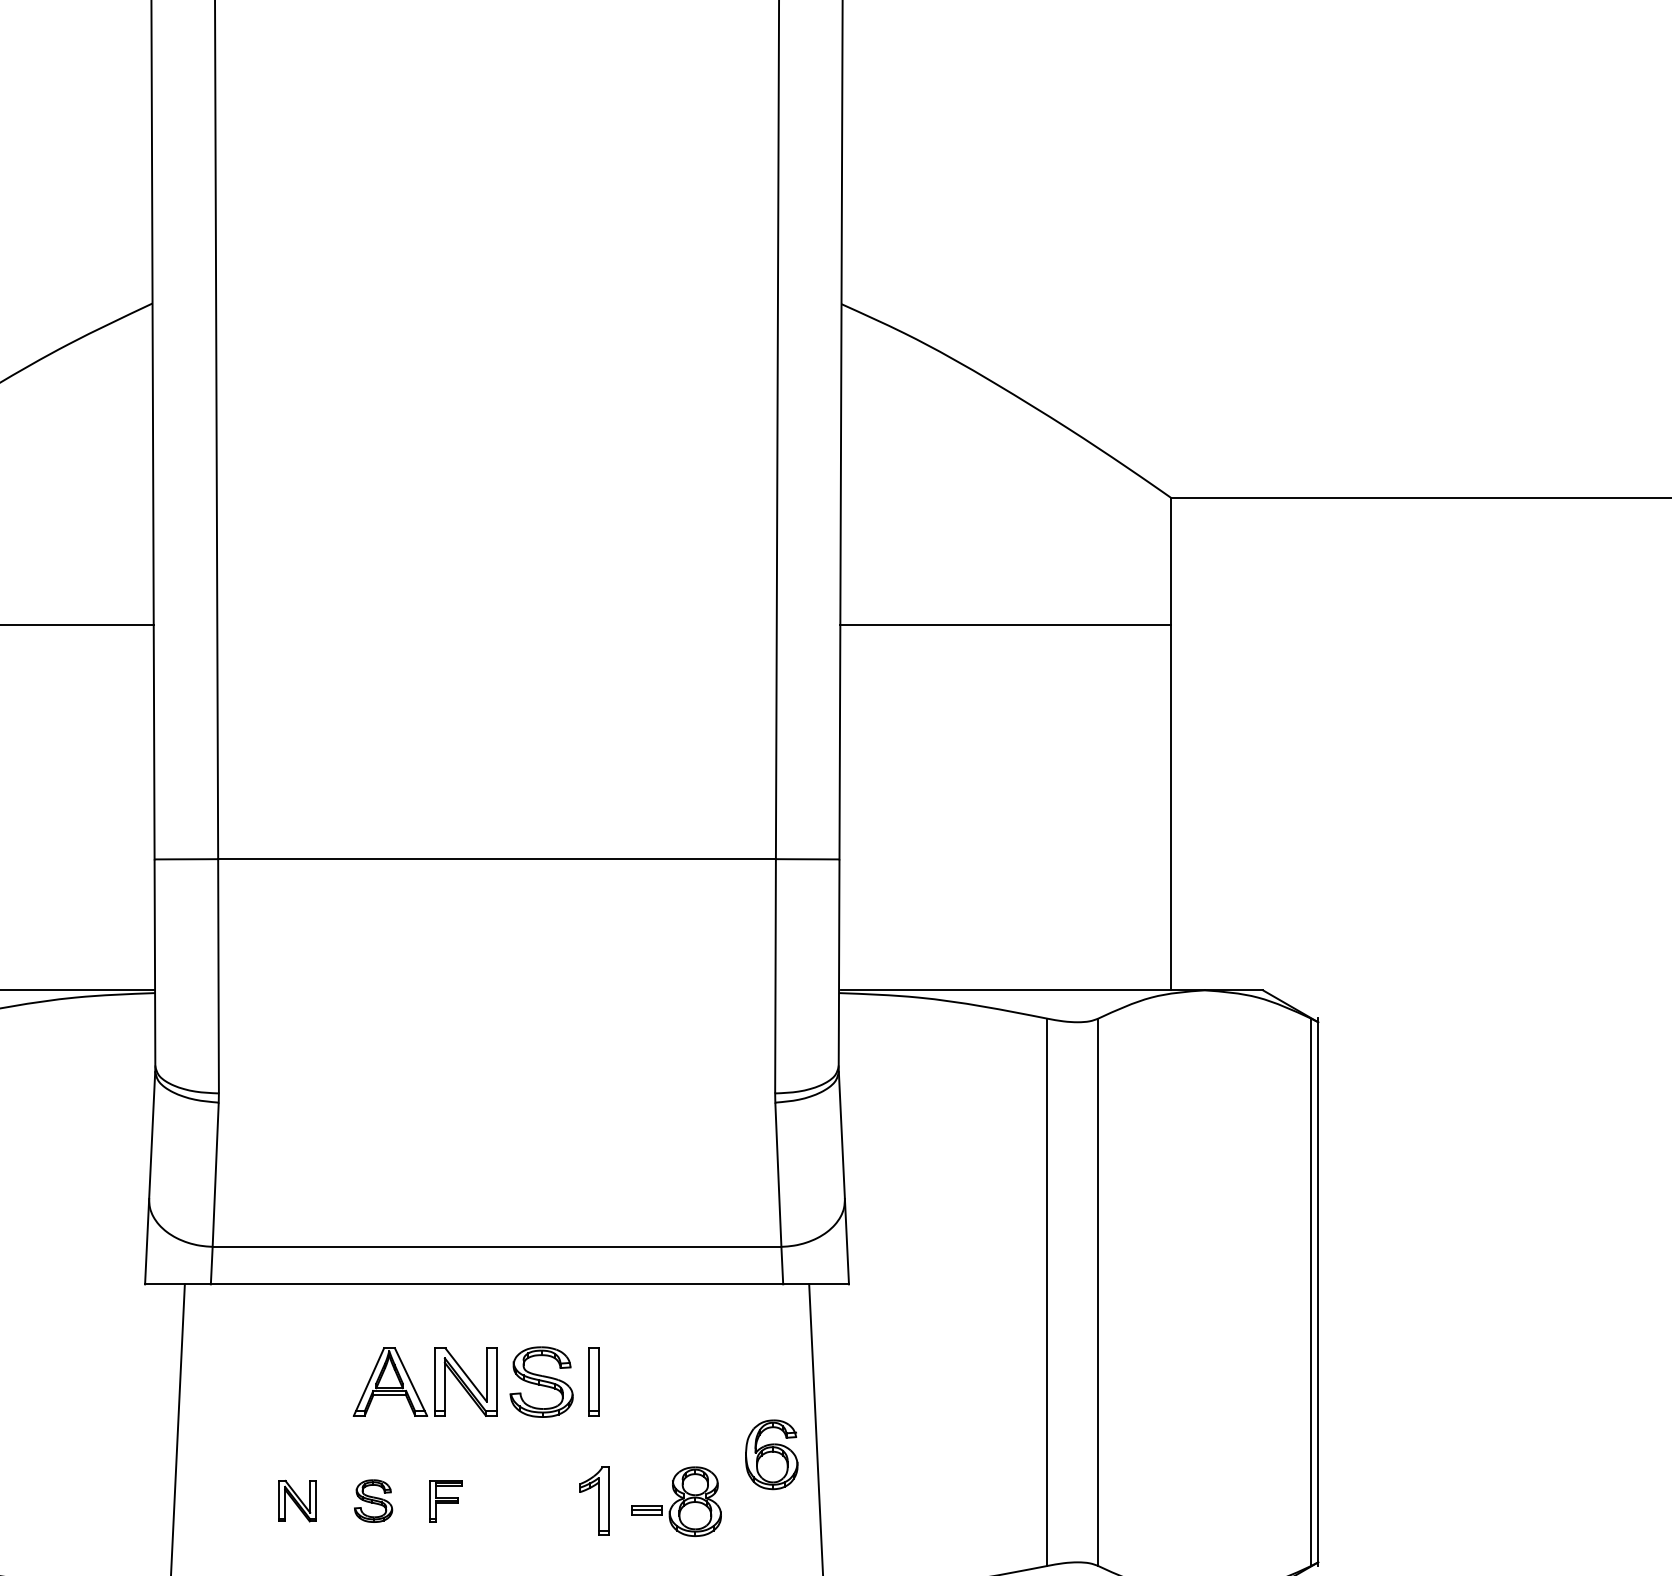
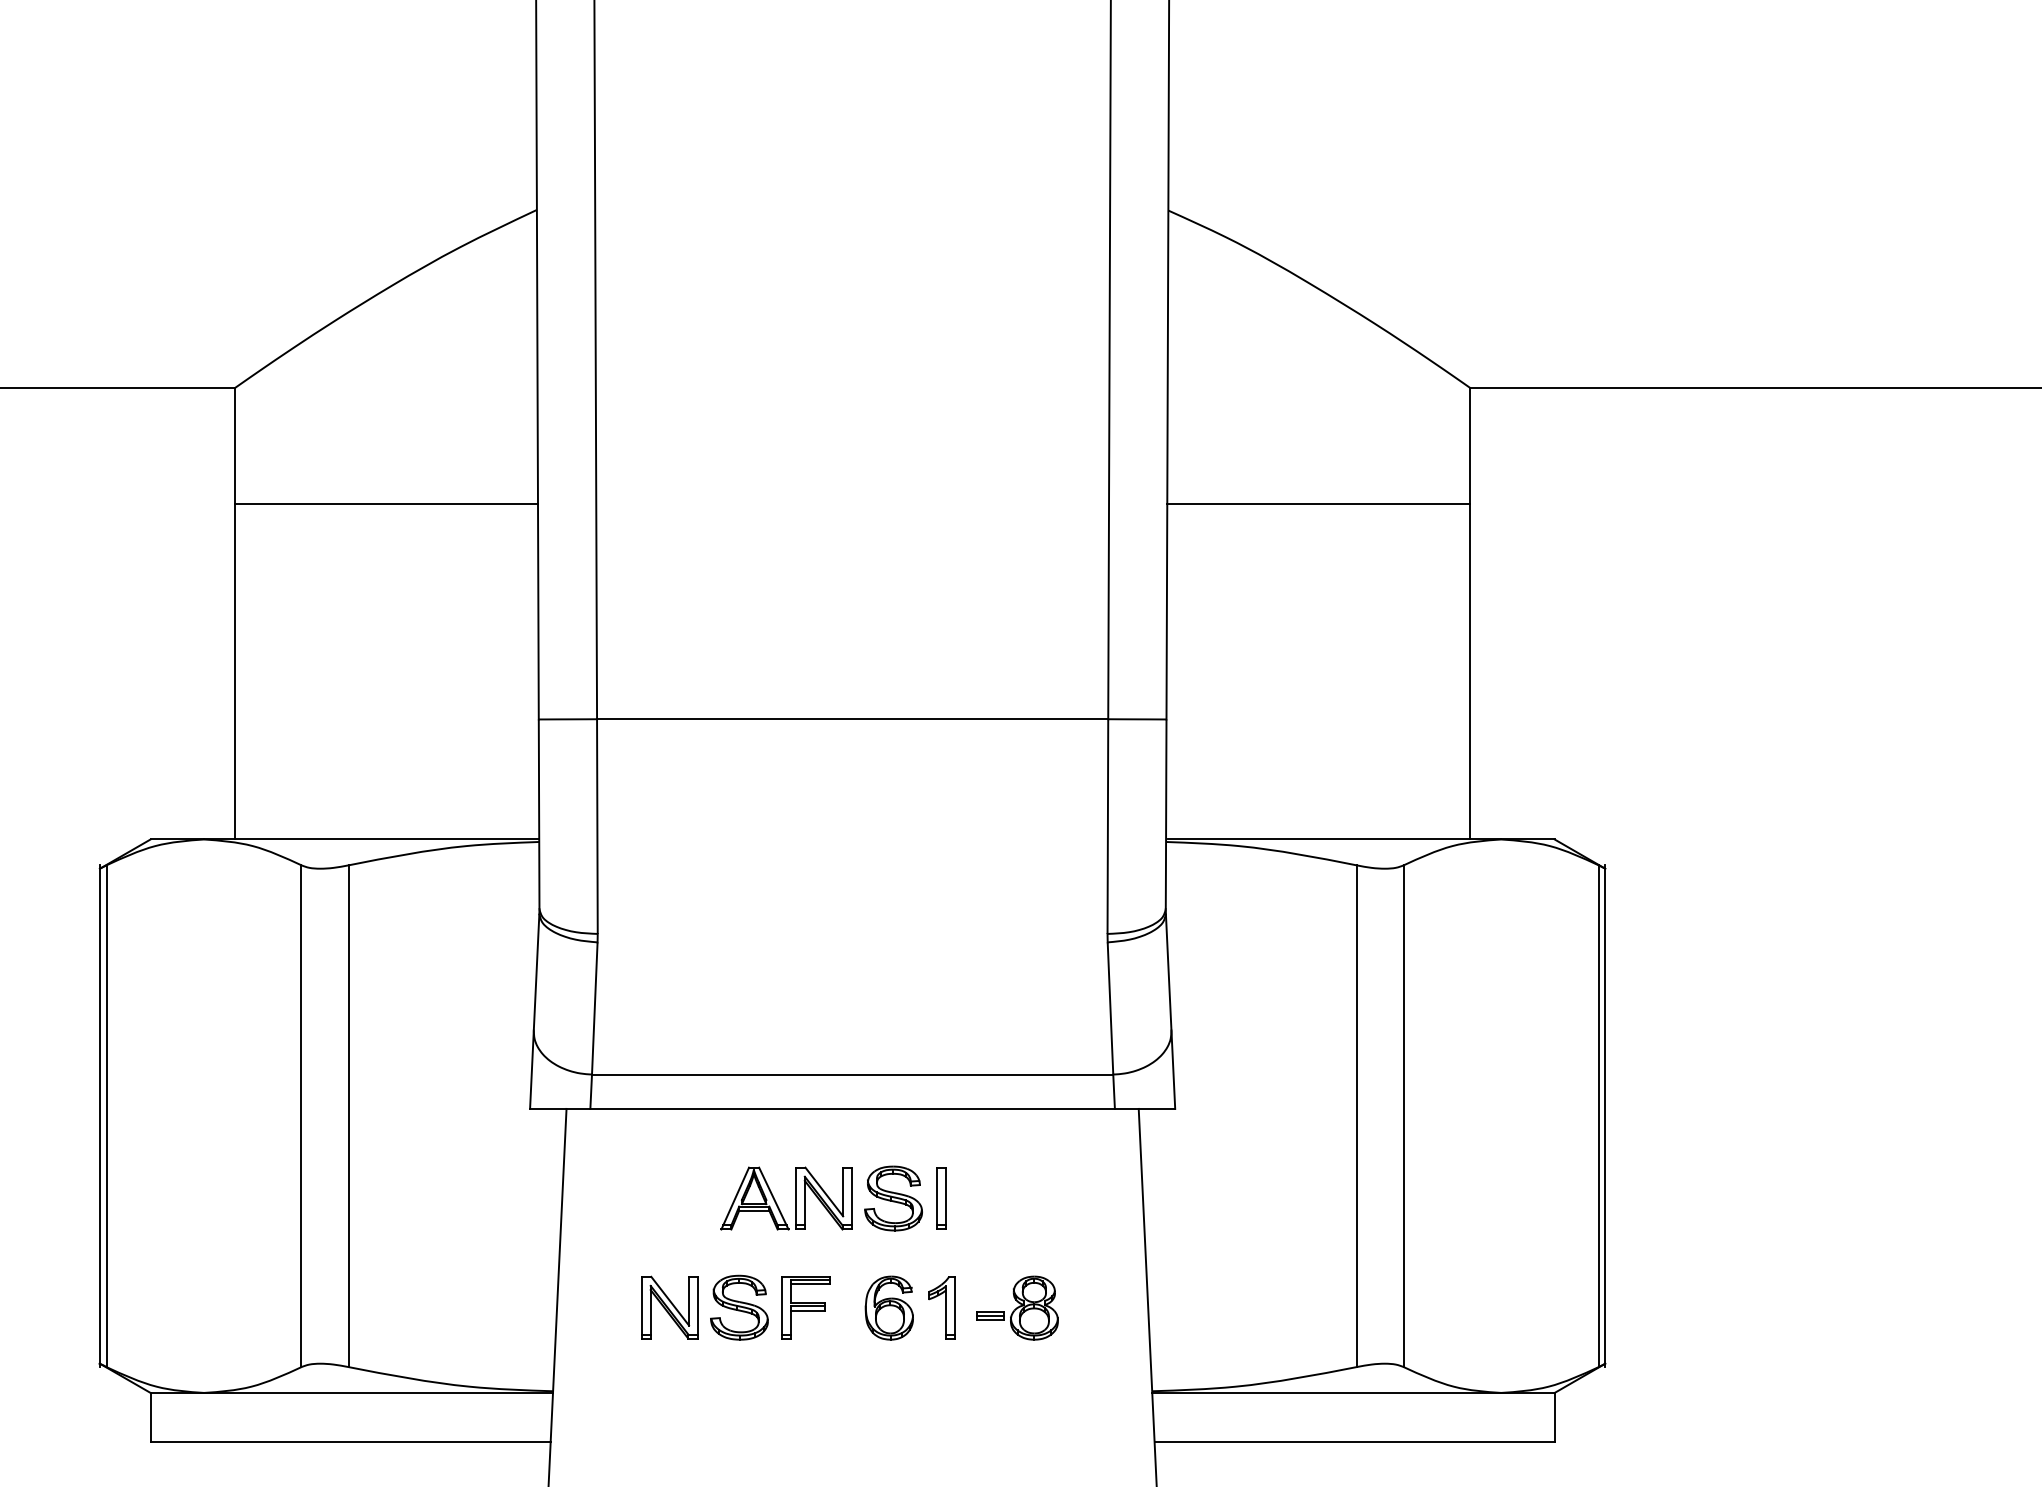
part: (770, 1454) -> (888, 1307), moved
part: (297, 1501) -> (669, 1307), size x1.67
part: (373, 1501) -> (739, 1307), size x1.67
part: (445, 1501) -> (805, 1307), size x1.67

